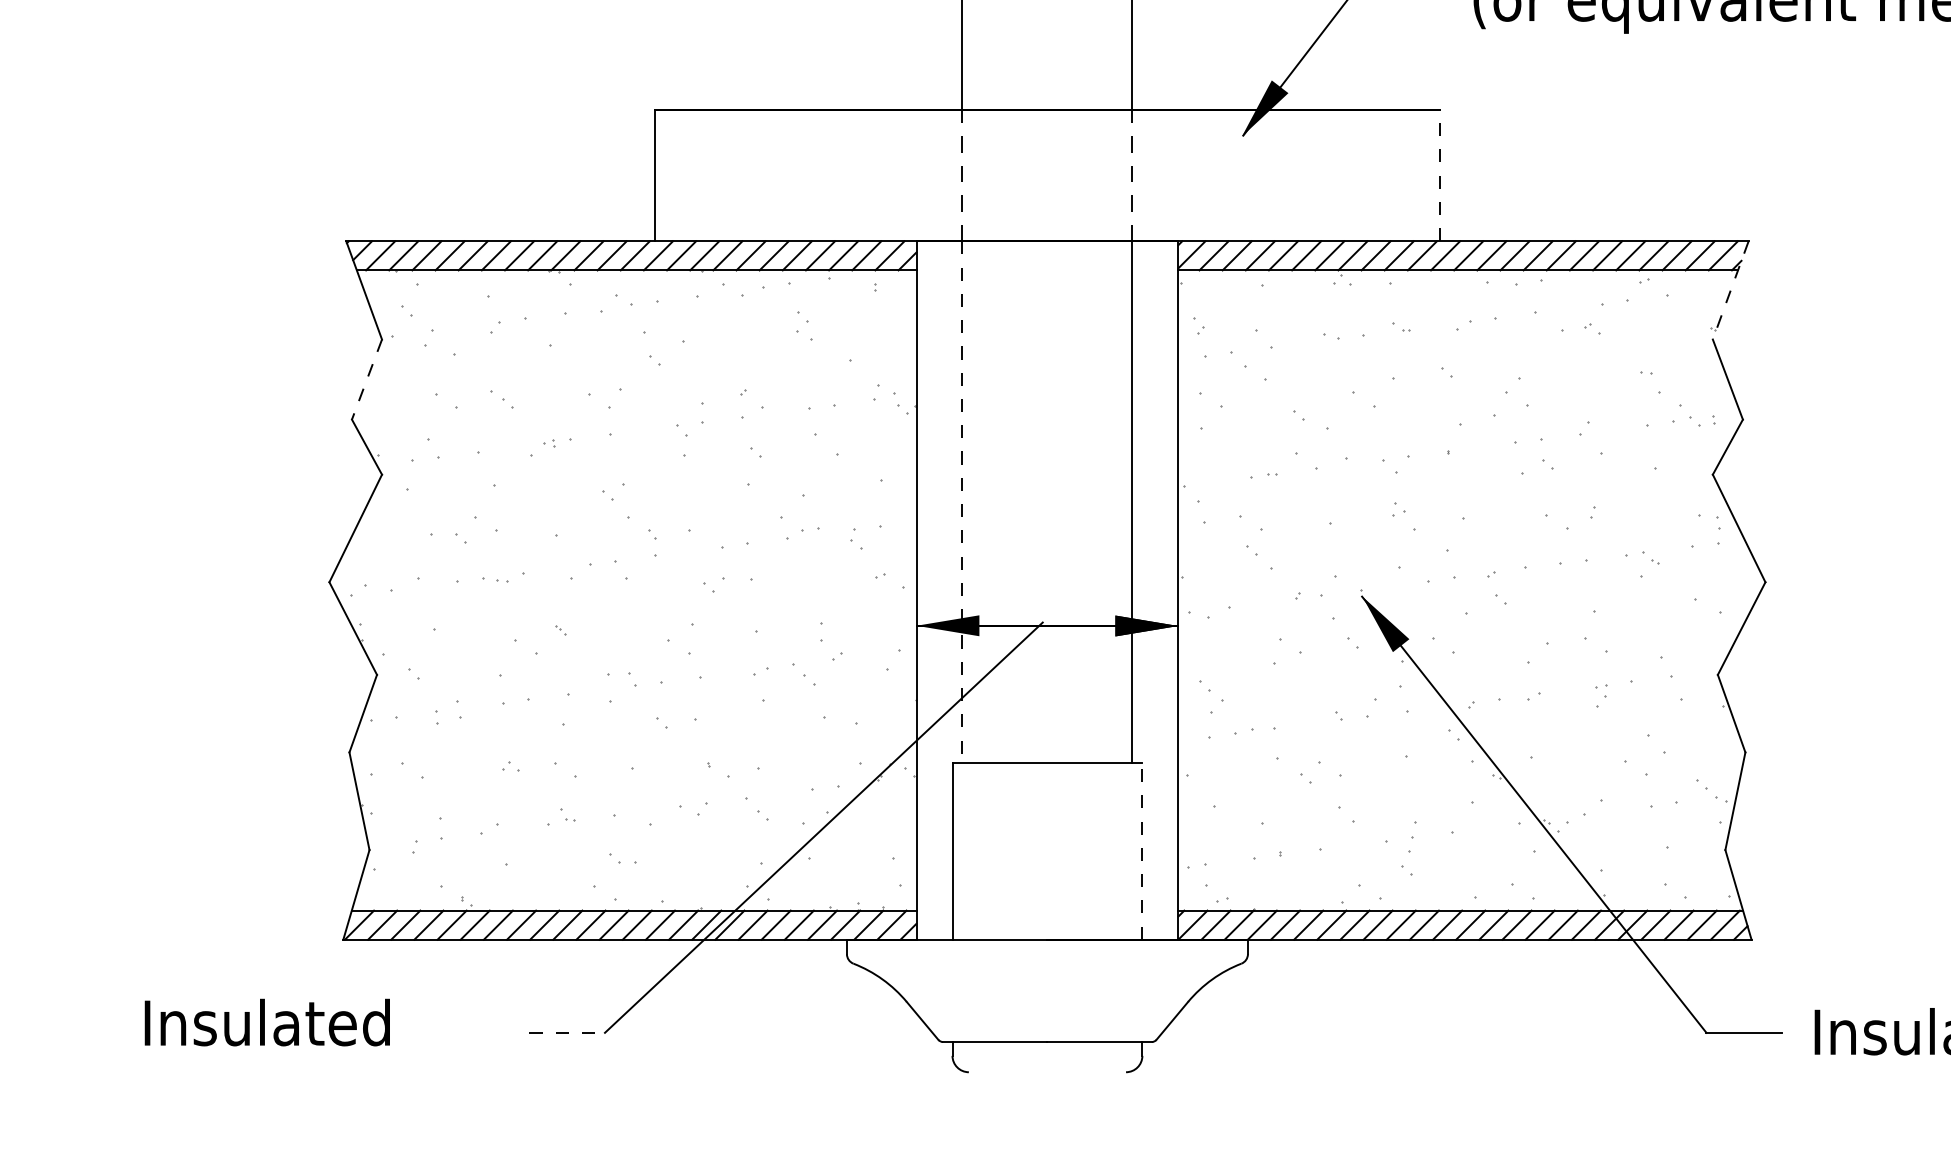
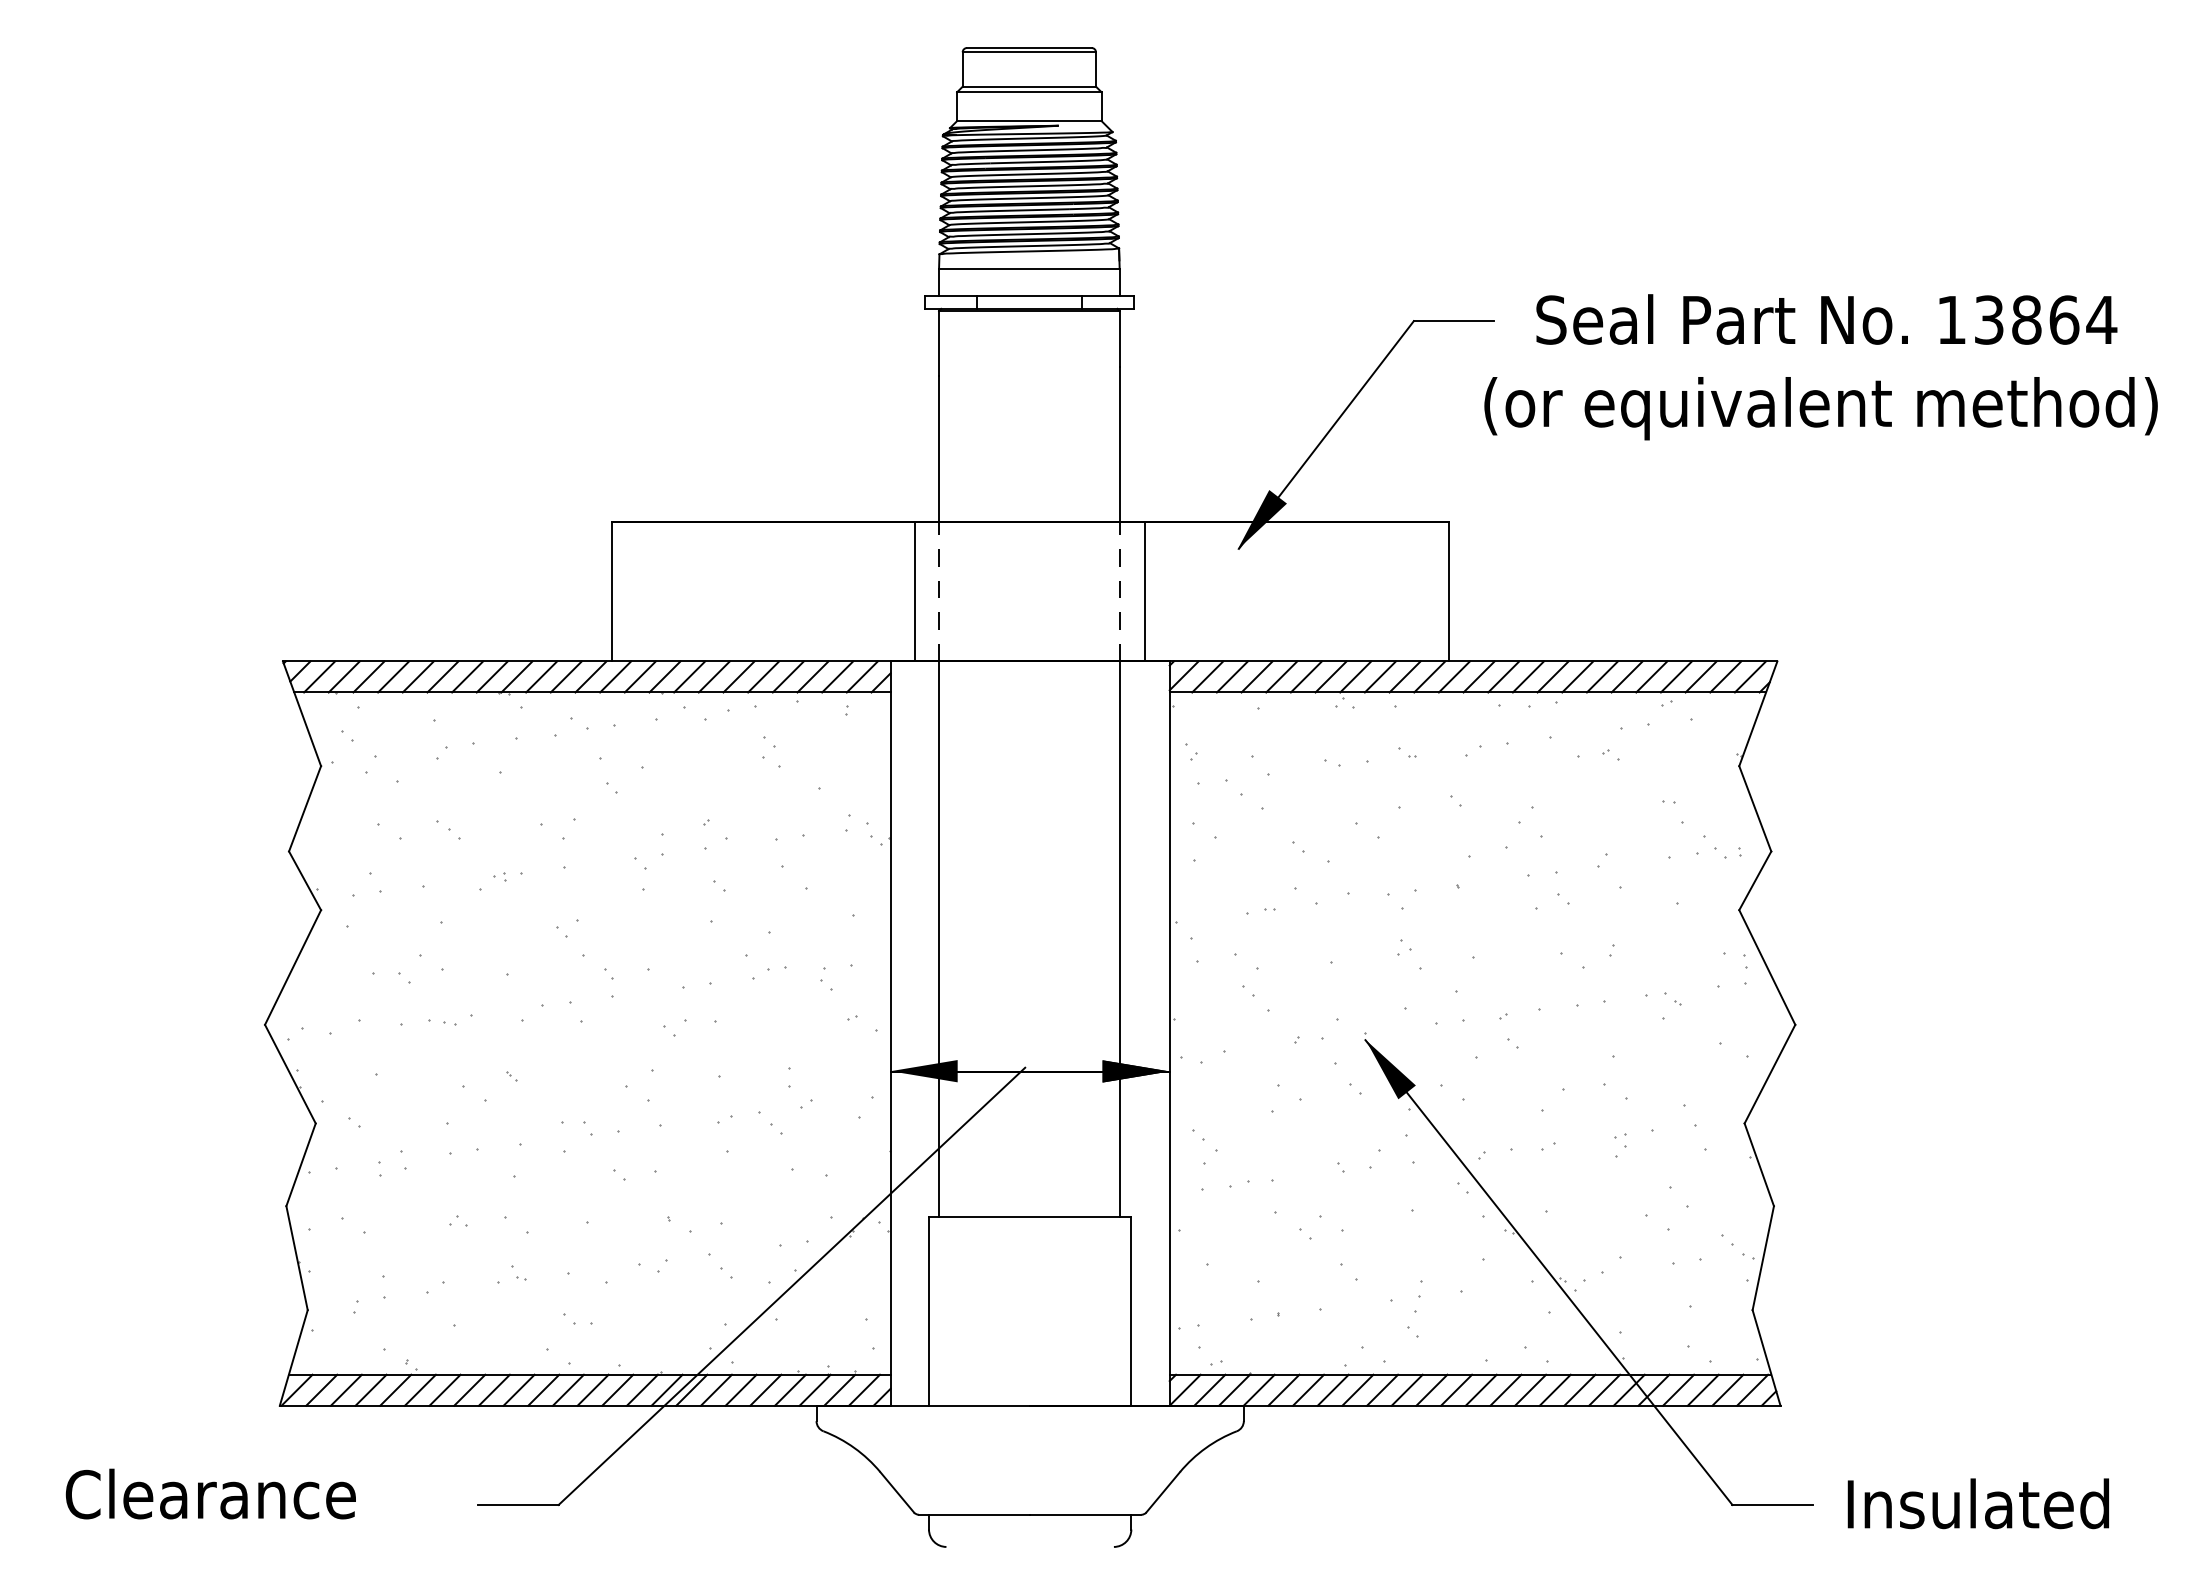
line: (939, 175) -> (915, 591), added
line: (1154, 175) -> (1144, 591), added
line: (1439, 175) -> (1448, 591), dashed -> solid
line: (1730, 290) -> (1758, 713), dashed -> solid
line: (367, 379) -> (305, 808), dashed -> solid
line: (961, 502) -> (938, 939), dashed -> solid
line: (1142, 850) -> (1131, 1310), dashed -> solid
text: (278, 1022) -> (210, 1493), Insulated -> Clearance
line: (567, 1032) -> (518, 1504), dashed -> solid

